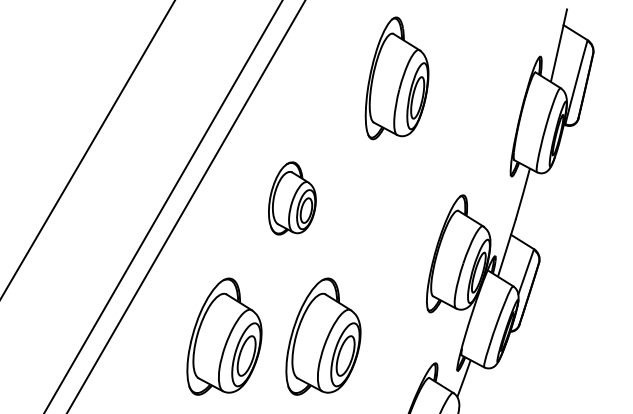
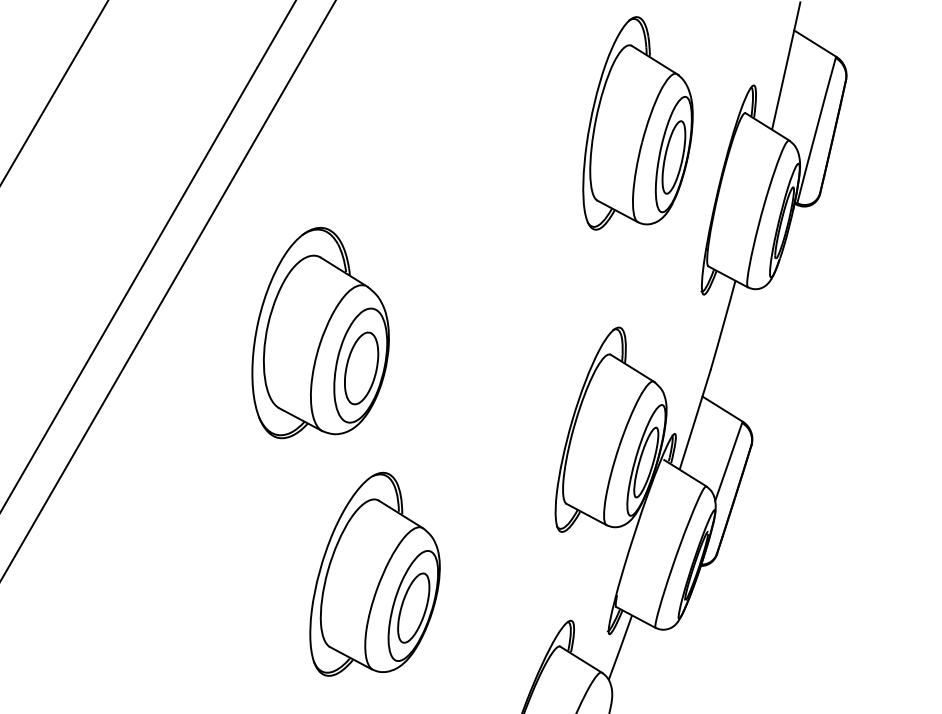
part: (396, 78) -> (636, 123), moved
part: (292, 198) -> (320, 333), size x1.67
part: (224, 336) -> (202, 574), removed

